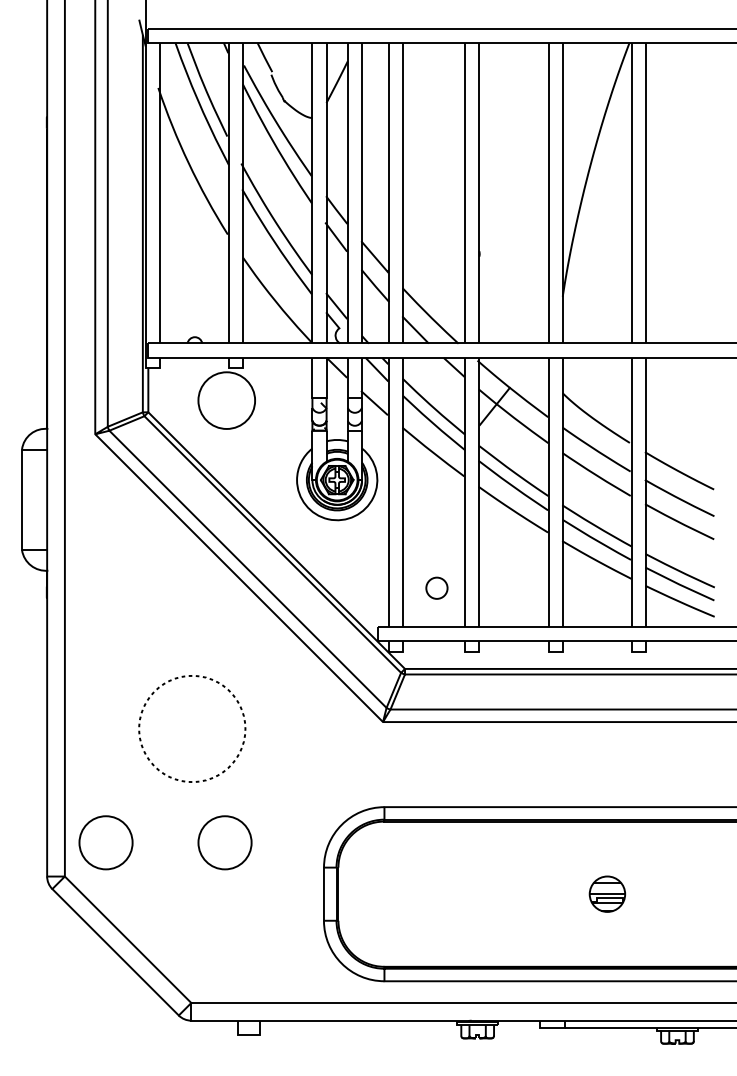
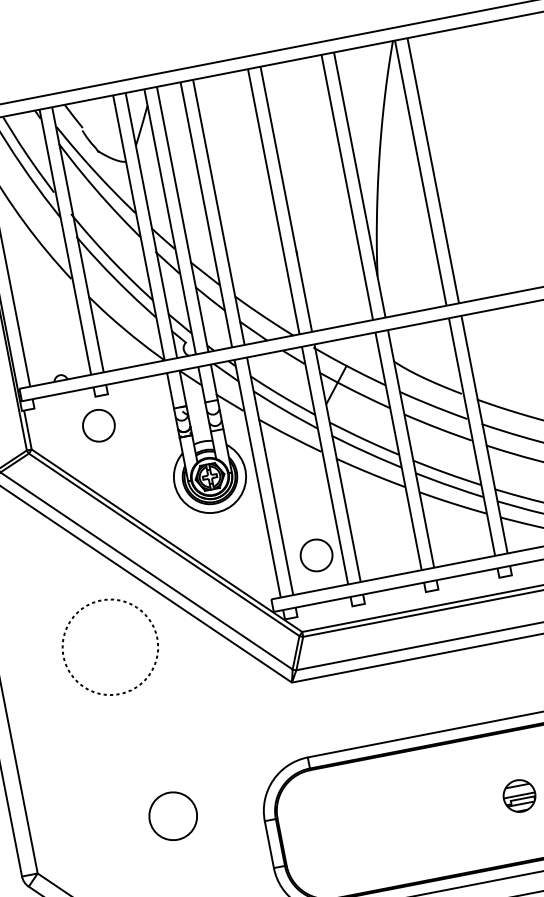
circle: (226, 400) -> (98, 425), size x0.62
circle: (436, 587) -> (316, 554), size x1.67
part: (197, 677) -> (106, 600), moved
circle: (105, 842) -> (67, 836), removed

